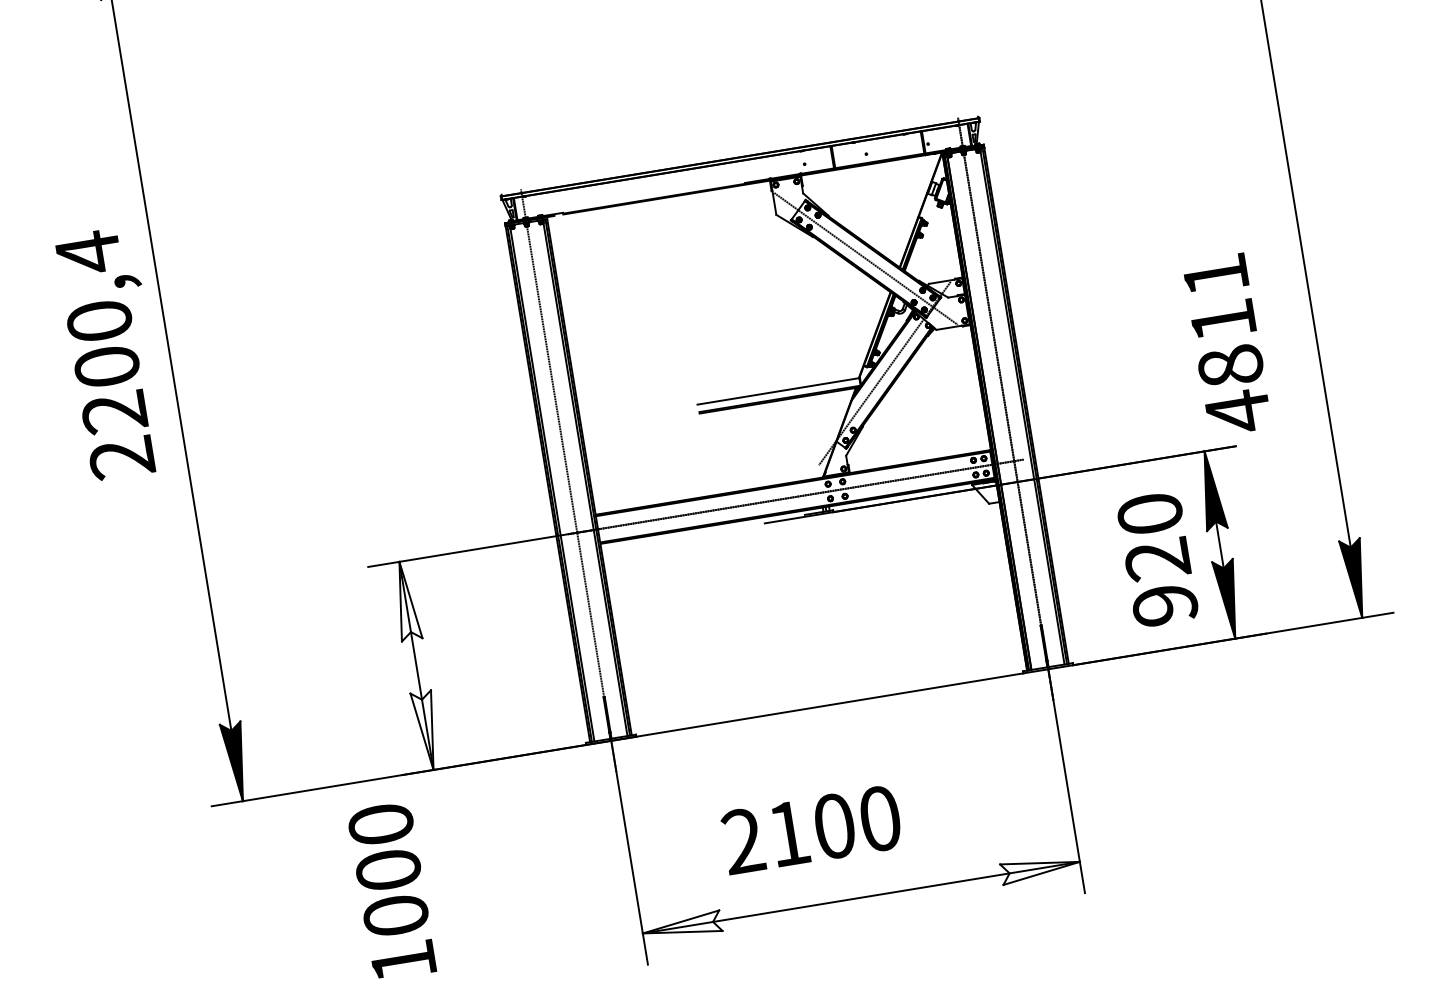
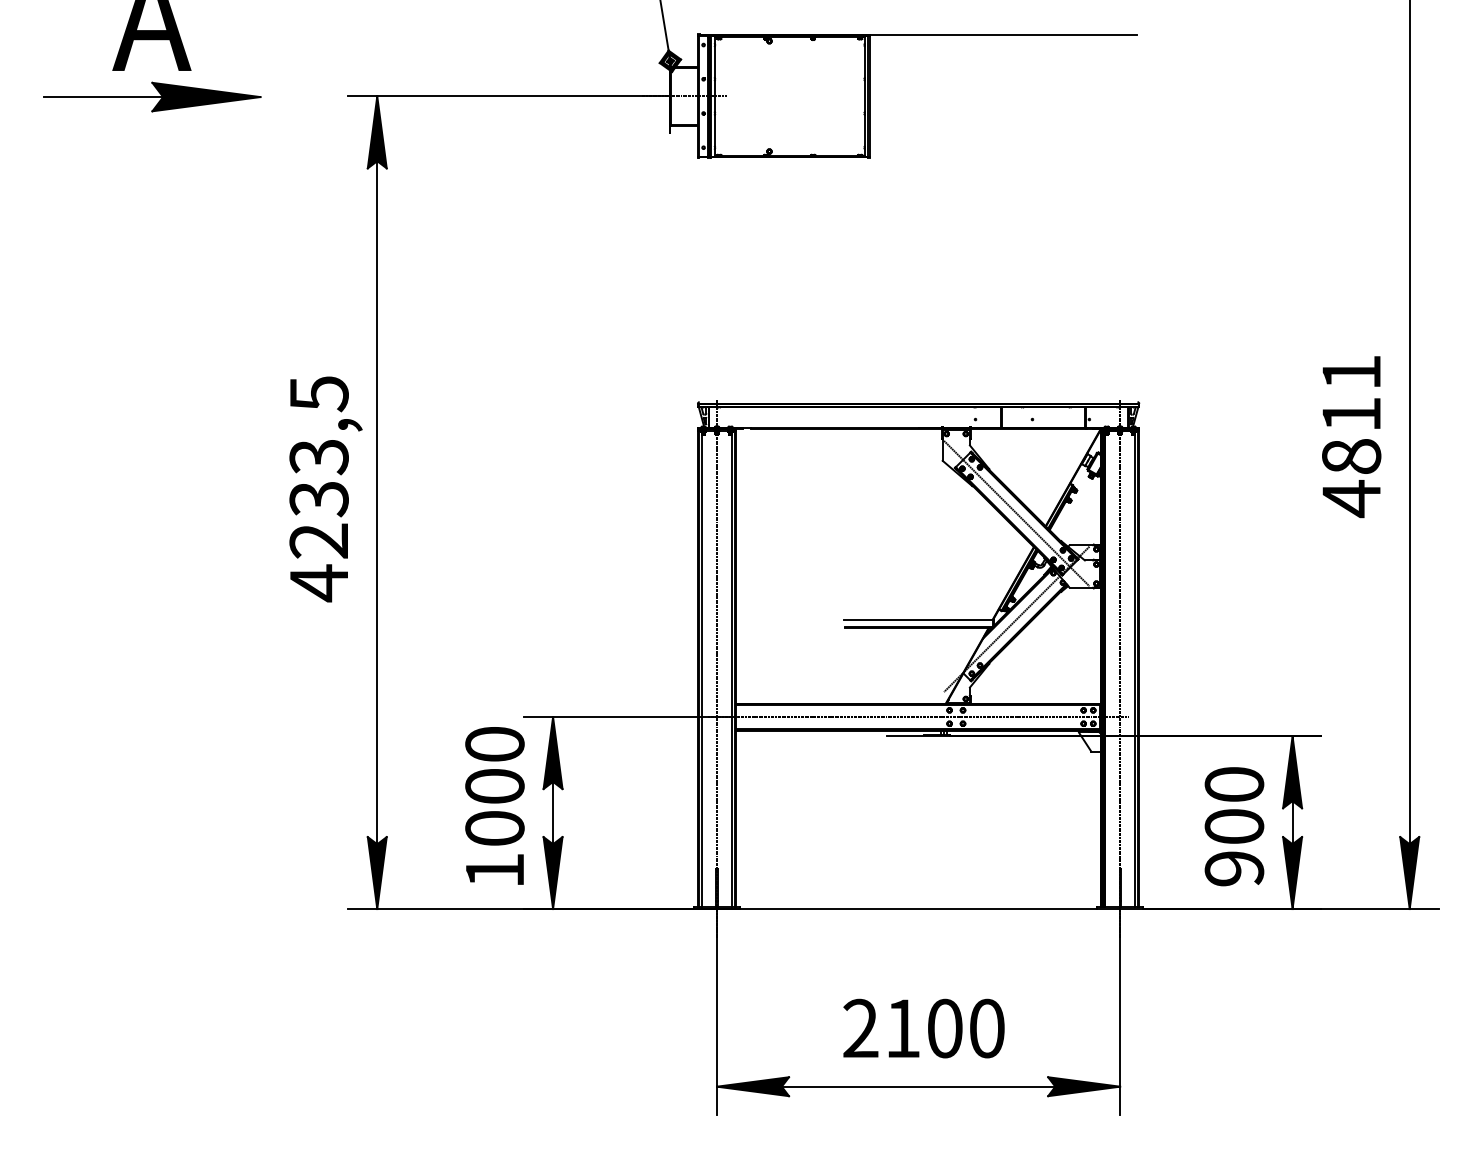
text: (1227, 345) -> (1351, 437), moved
text: (104, 355) -> (318, 488), 2200,4 -> 4233,5
text: (1157, 559) -> (1234, 826), 920 -> 900
fill: (405, 601) -> (552, 753), added
fill: (426, 731) -> (552, 873), added
text: (811, 829) -> (923, 1028), moved
fill: (1041, 868) -> (1084, 1086), added
text: (391, 890) -> (494, 805), moved
fill: (682, 926) -> (753, 1086), added

